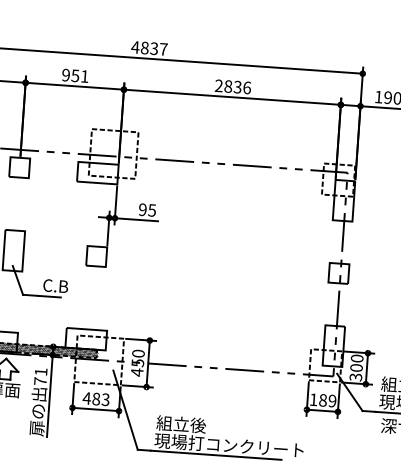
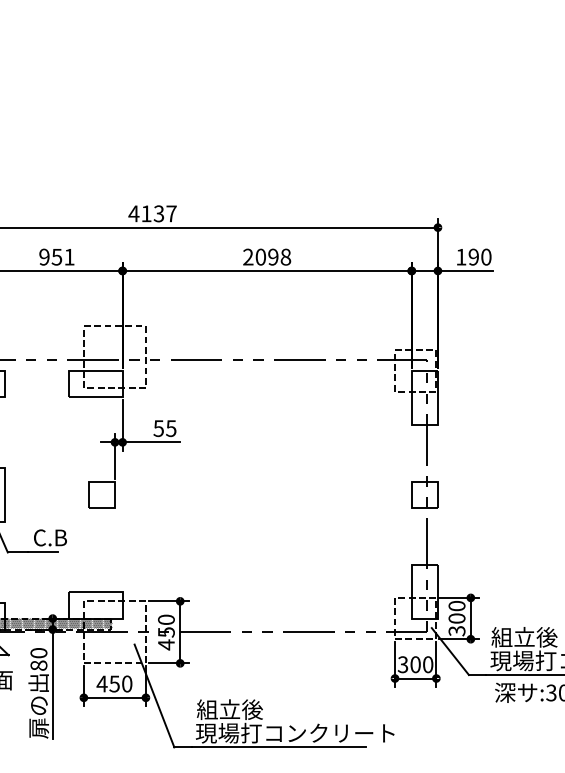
text: (144, 47) -> (146, 213), 4837 -> 4137
text: (237, 86) -> (273, 256), 2836 -> 2098
text: (142, 209) -> (158, 428), 95 -> 55
text: (40, 376) -> (38, 659), 71 -> 80
text: (100, 399) -> (120, 683), 483 -> 450
text: (323, 400) -> (415, 664), 189 -> 300

